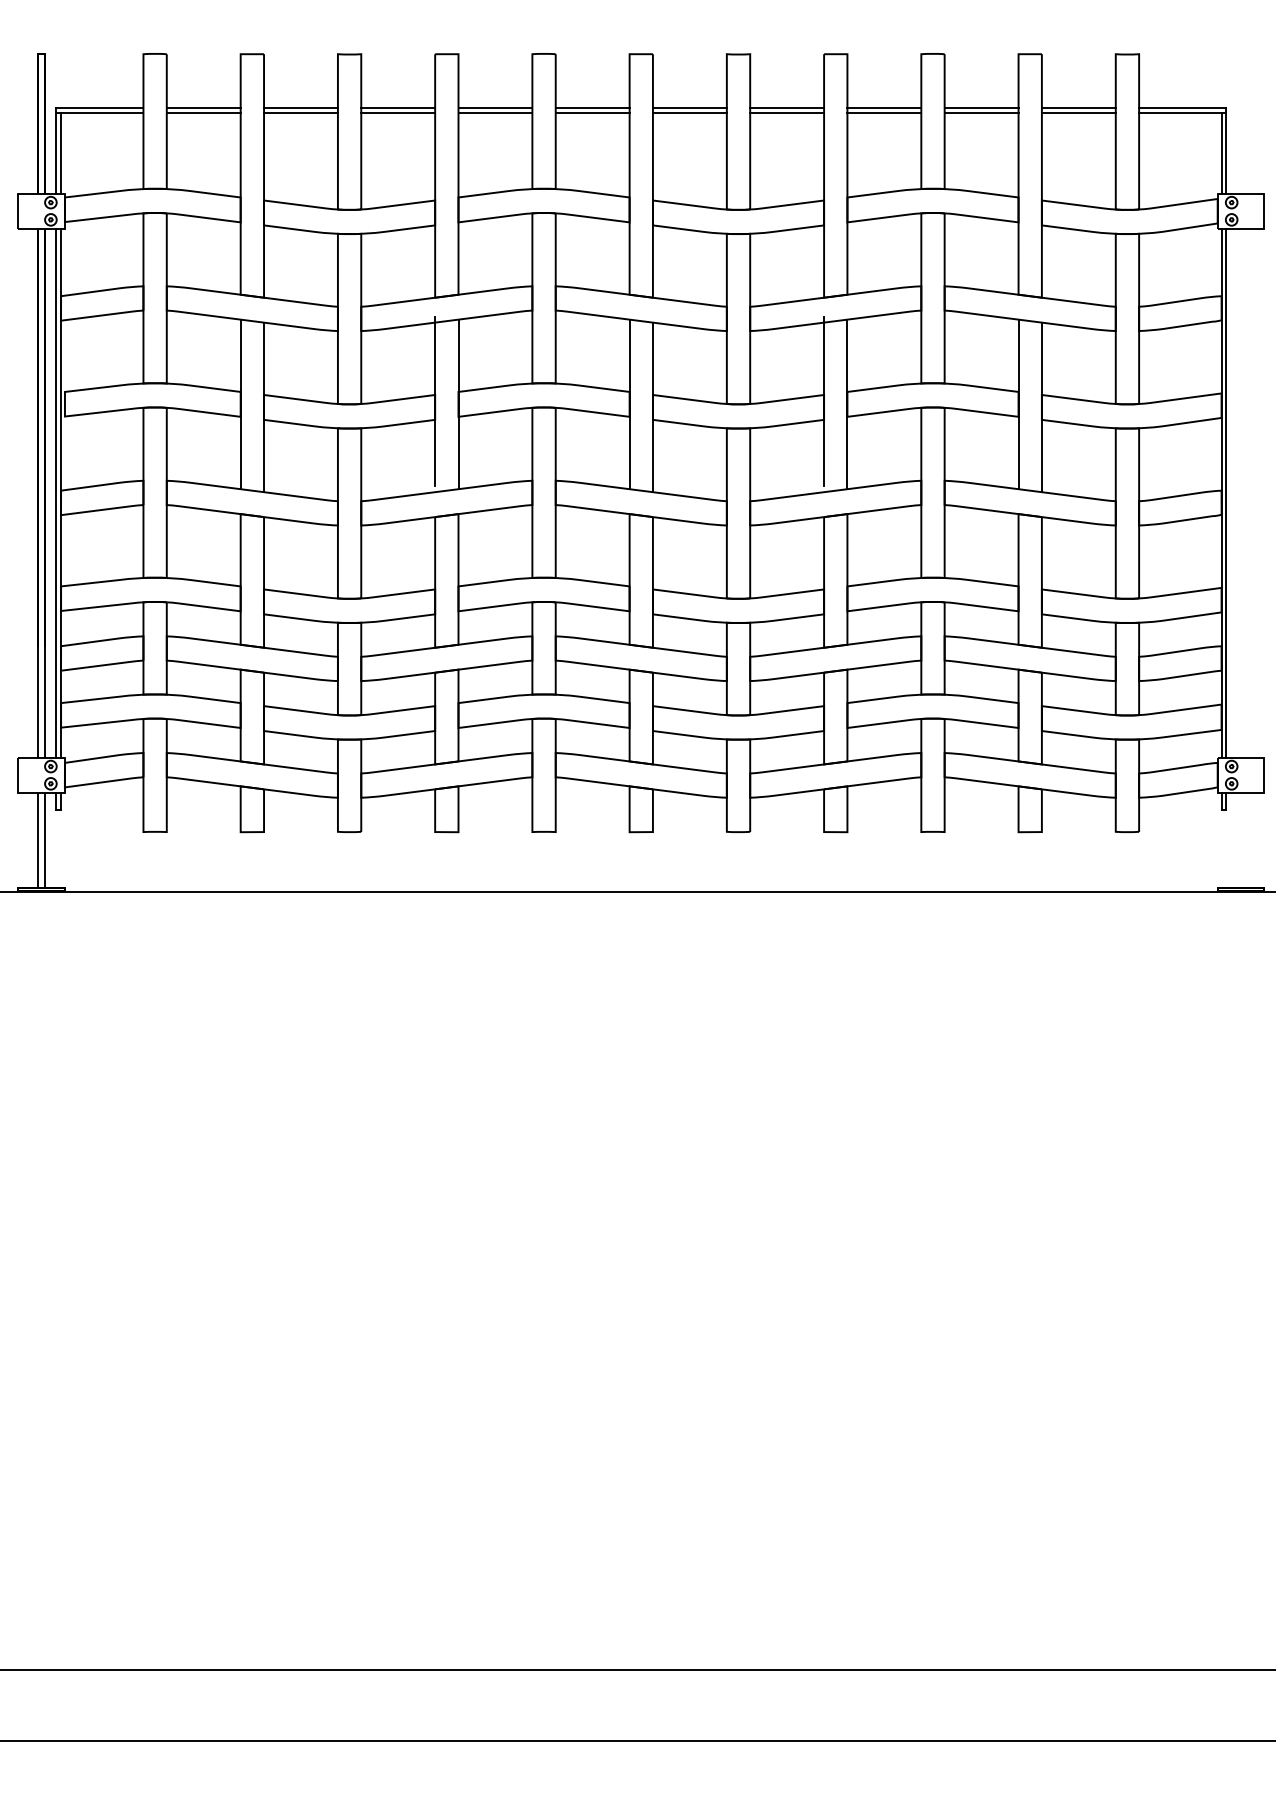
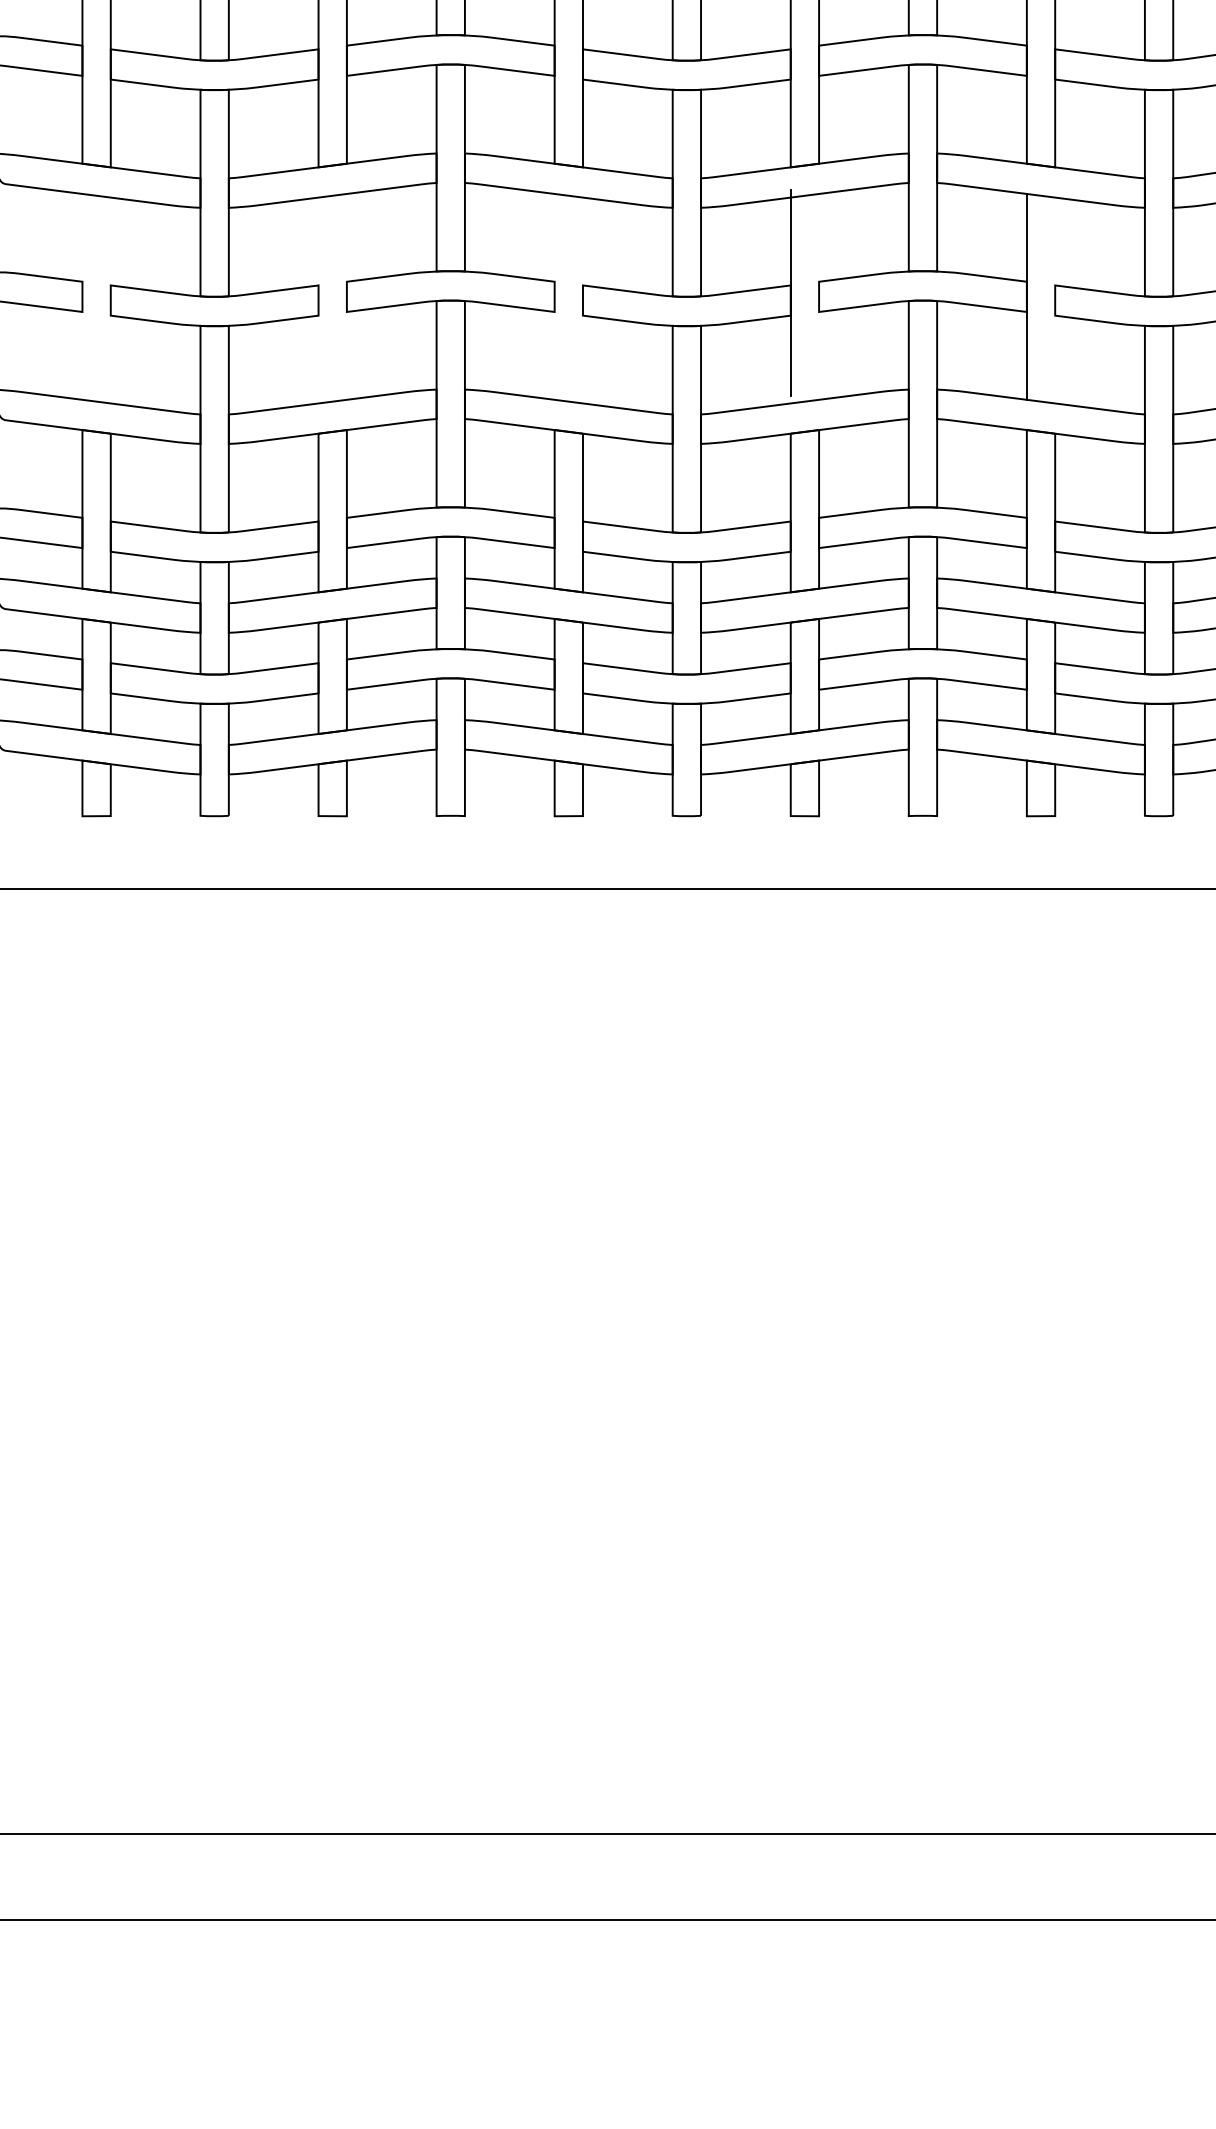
line: (435, 401) -> (318, 293), removed
line: (240, 404) -> (82, 296), removed
line: (458, 404) -> (346, 296), removed
line: (629, 404) -> (554, 296), removed
line: (847, 404) -> (819, 296), removed
line: (264, 407) -> (111, 300), removed
line: (652, 407) -> (582, 300), removed
line: (1041, 407) -> (1054, 300), removed

